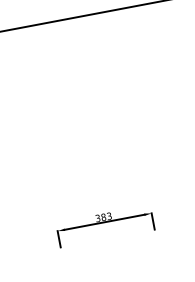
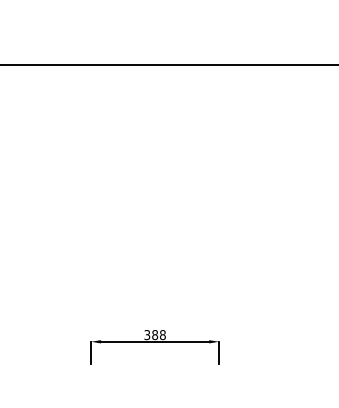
text: (109, 216) -> (162, 335), 383 -> 388

